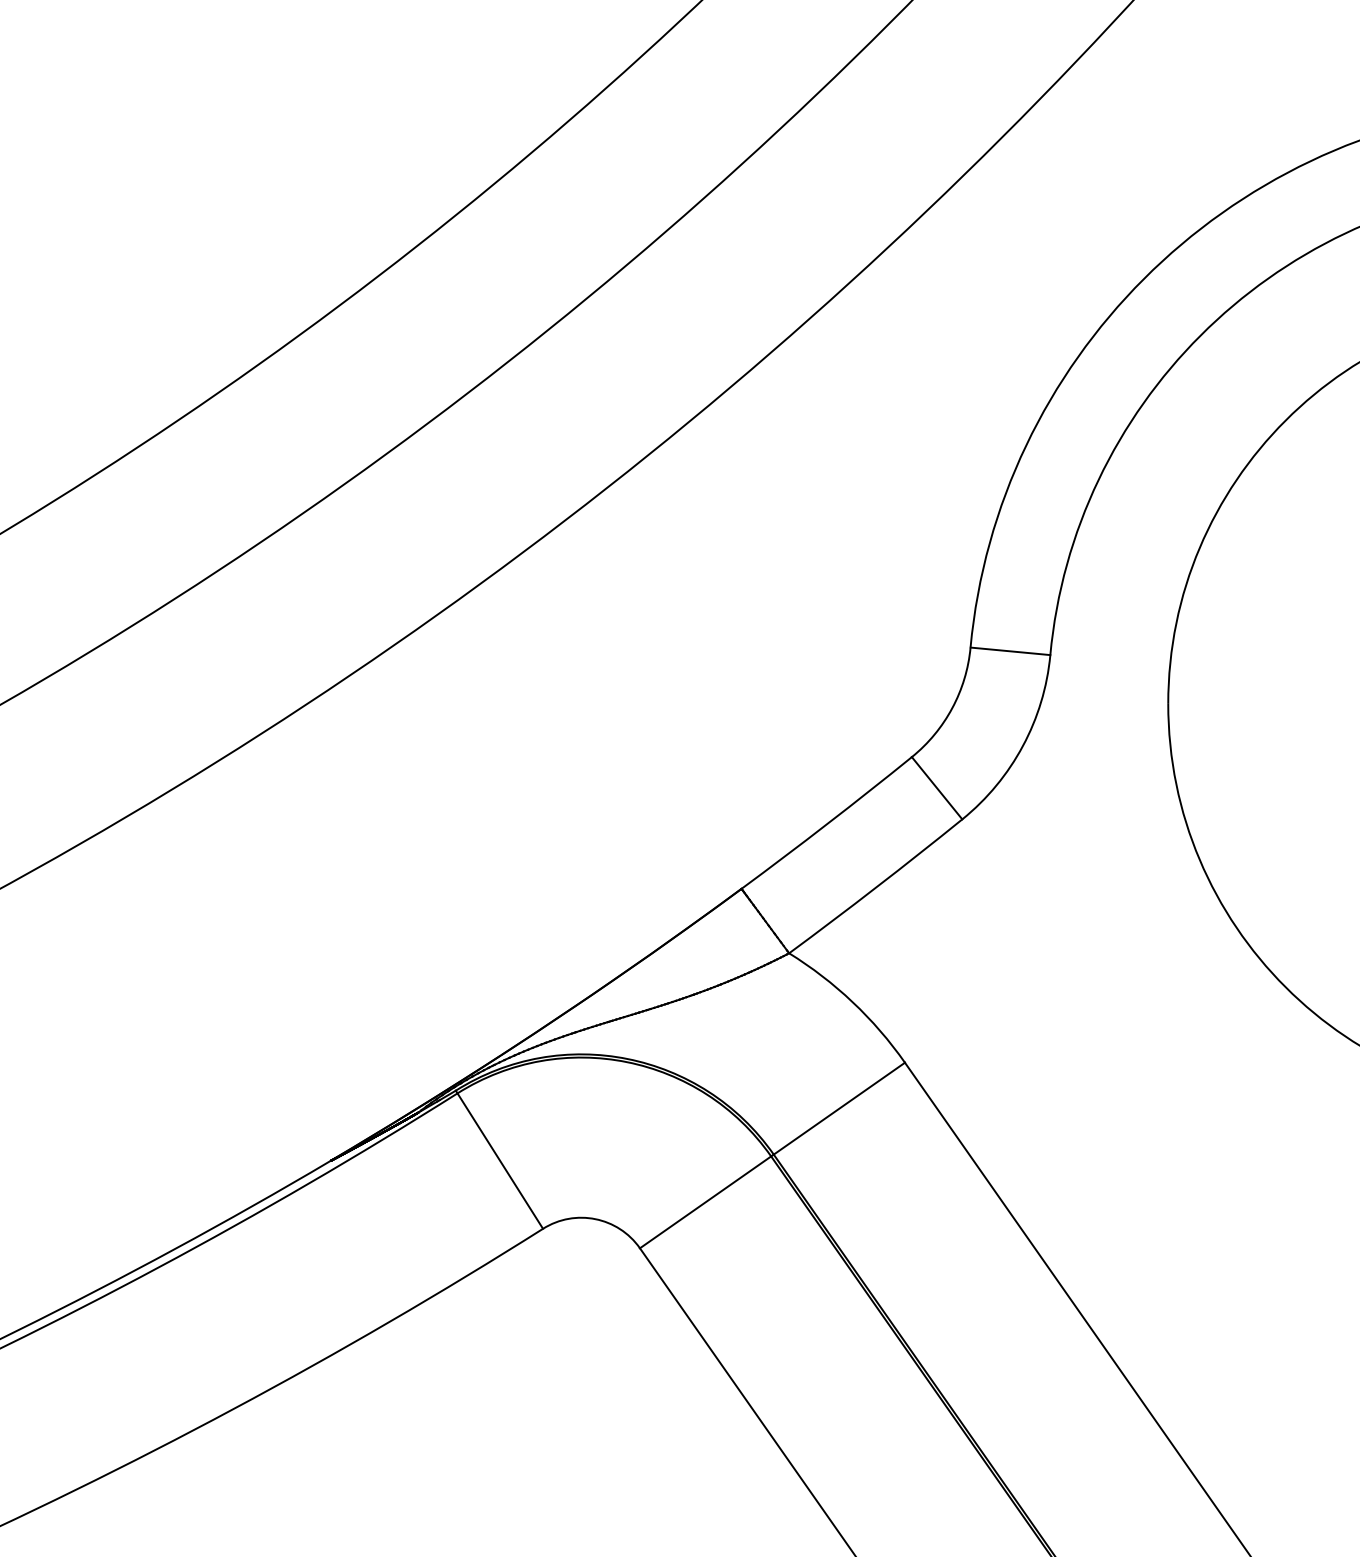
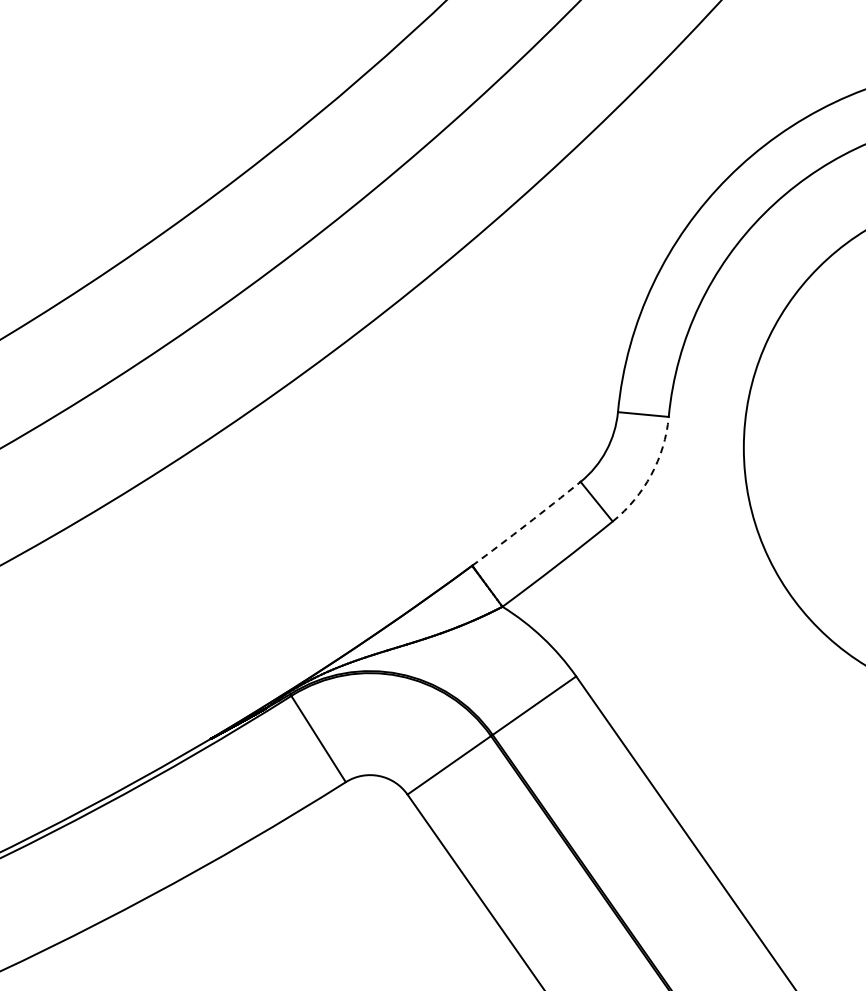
arc: (1023, 745) -> (651, 474), solid -> dashed
arc: (826, 824) -> (526, 524), solid -> dashed

